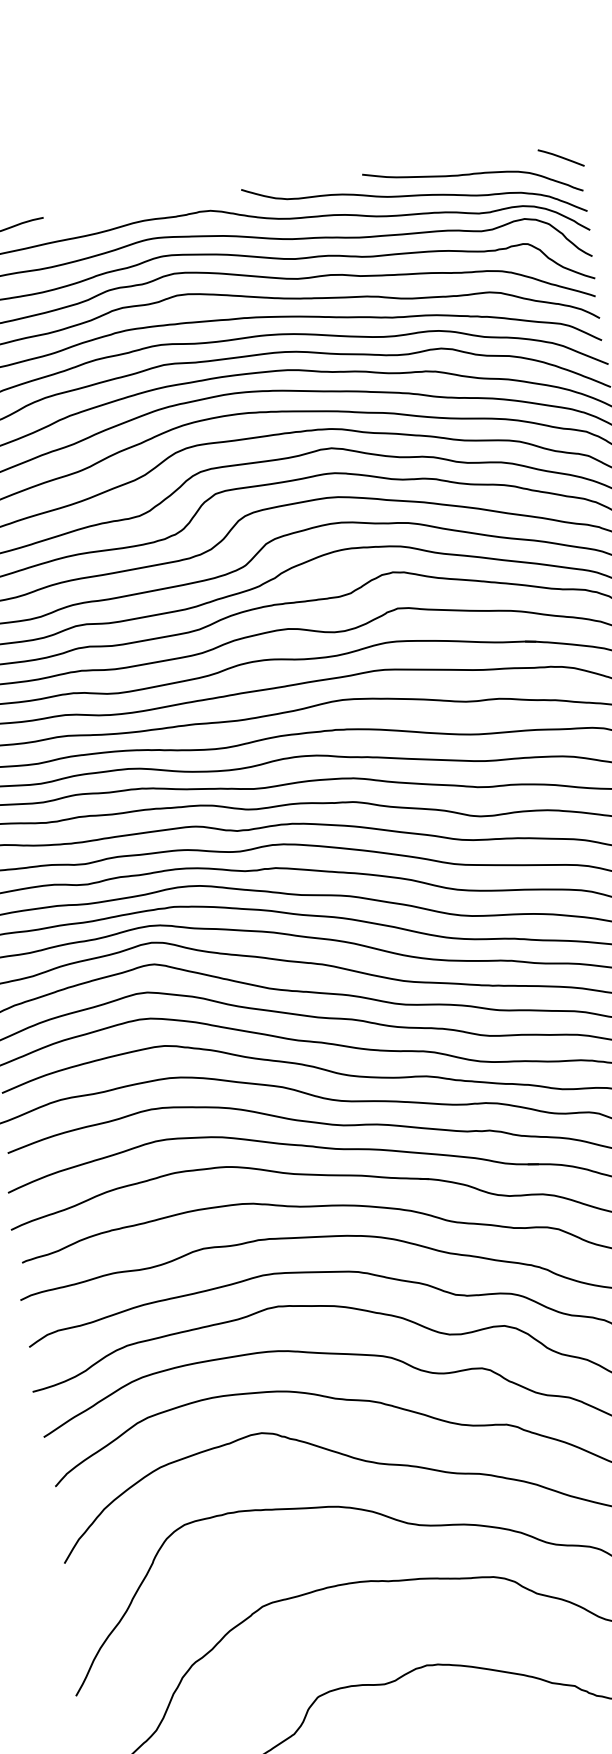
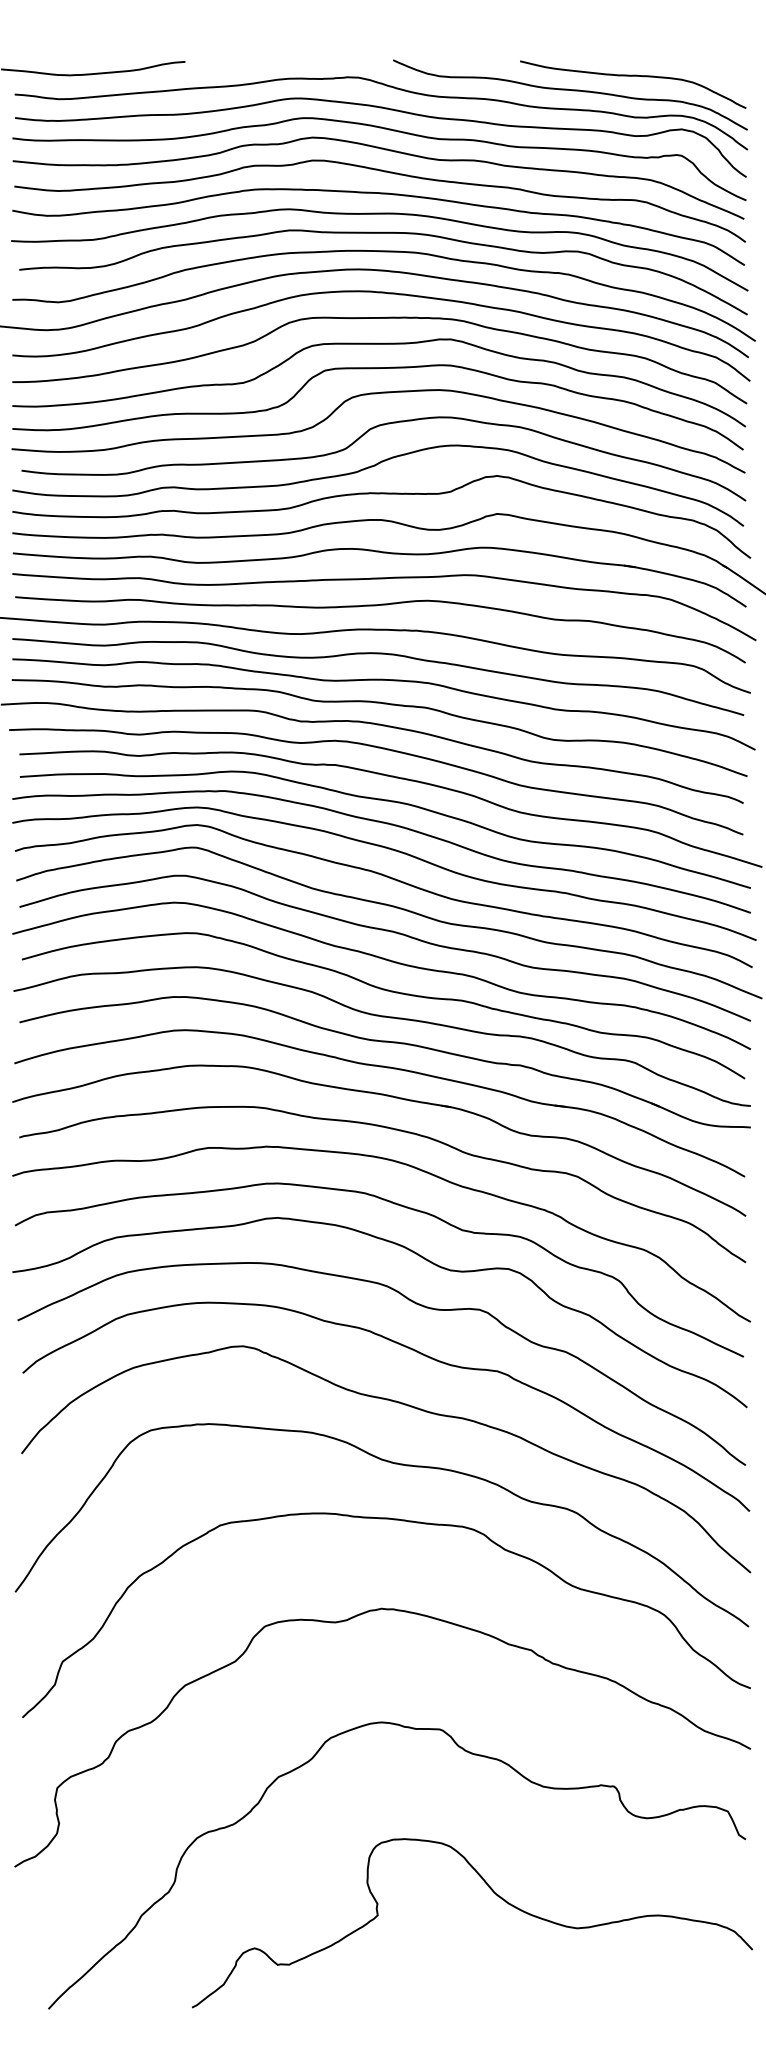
line: (560, 158) -> (727, 71), removed

